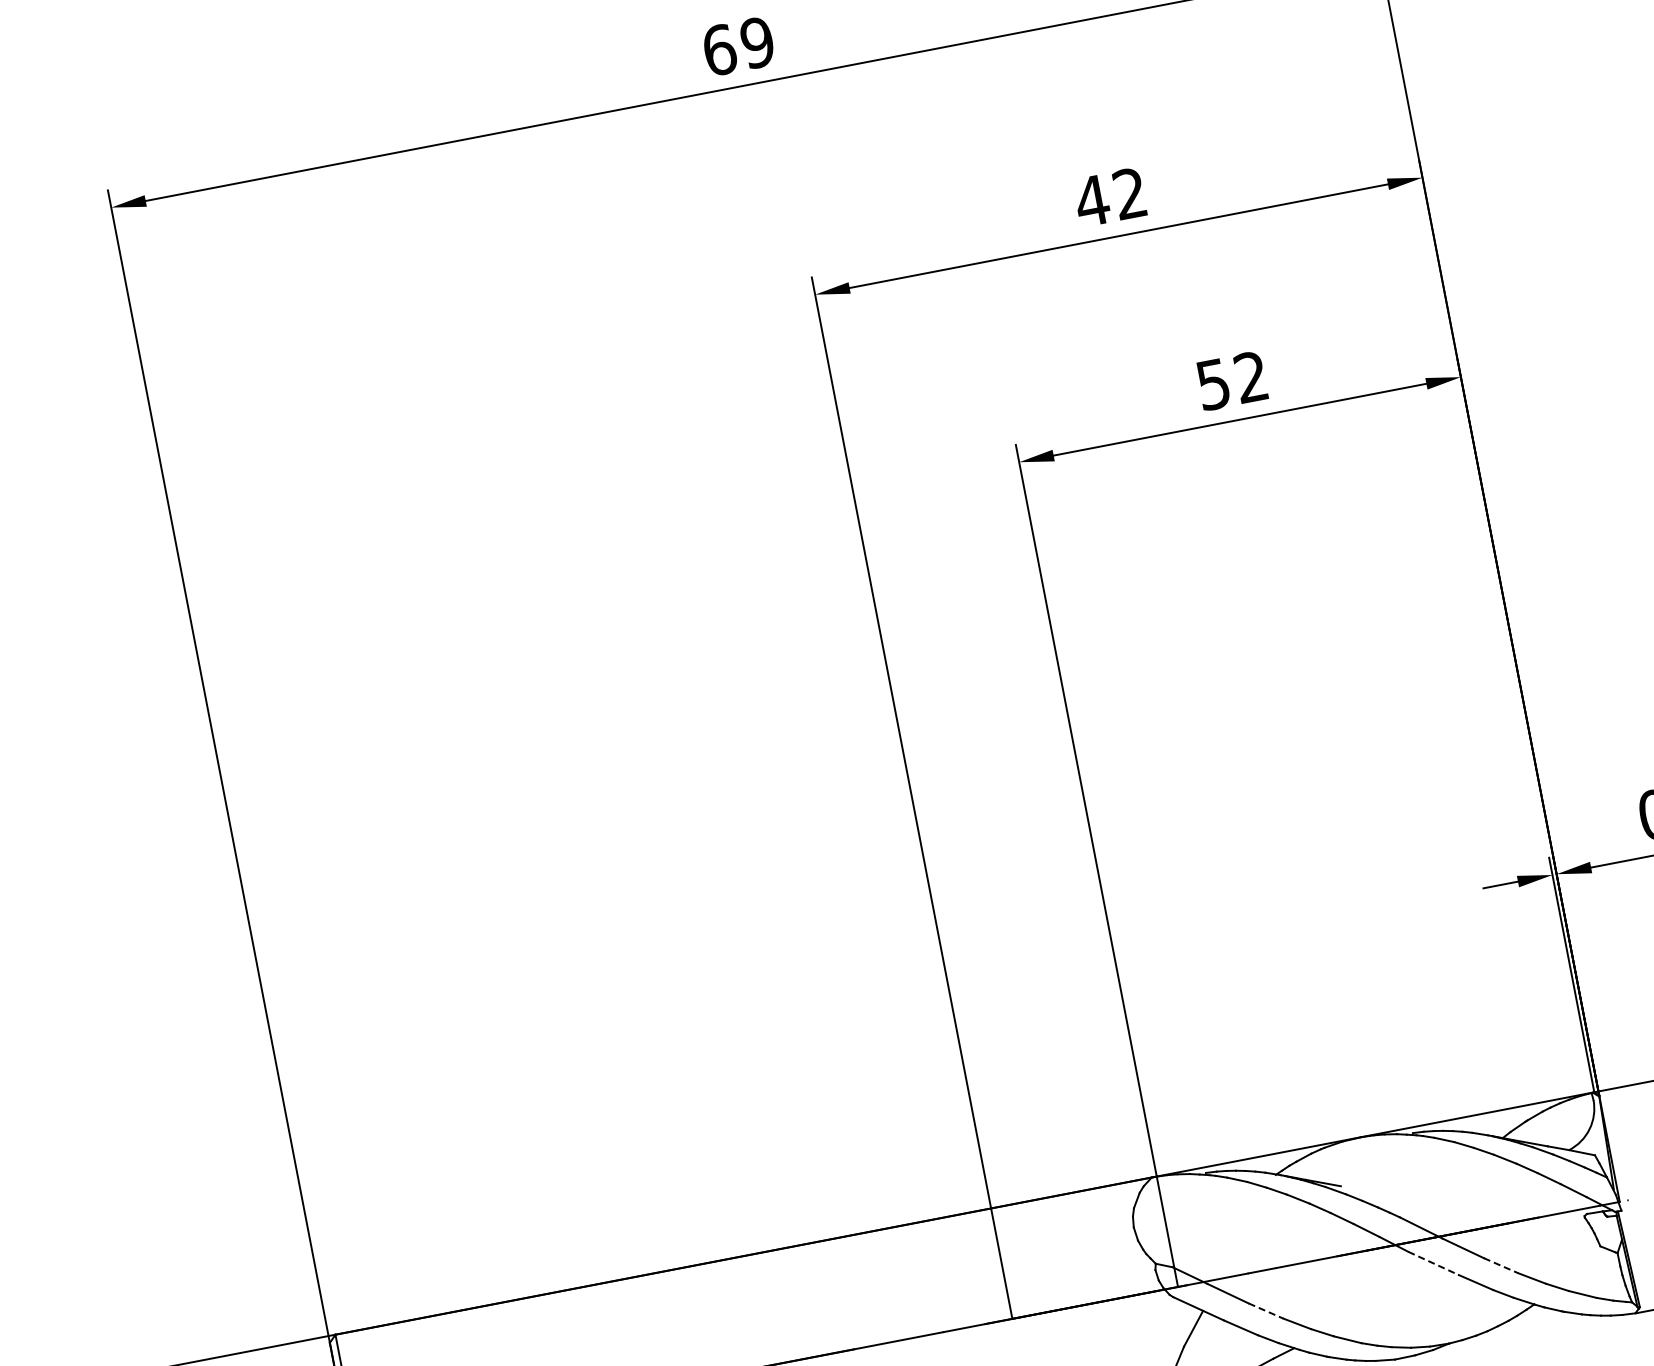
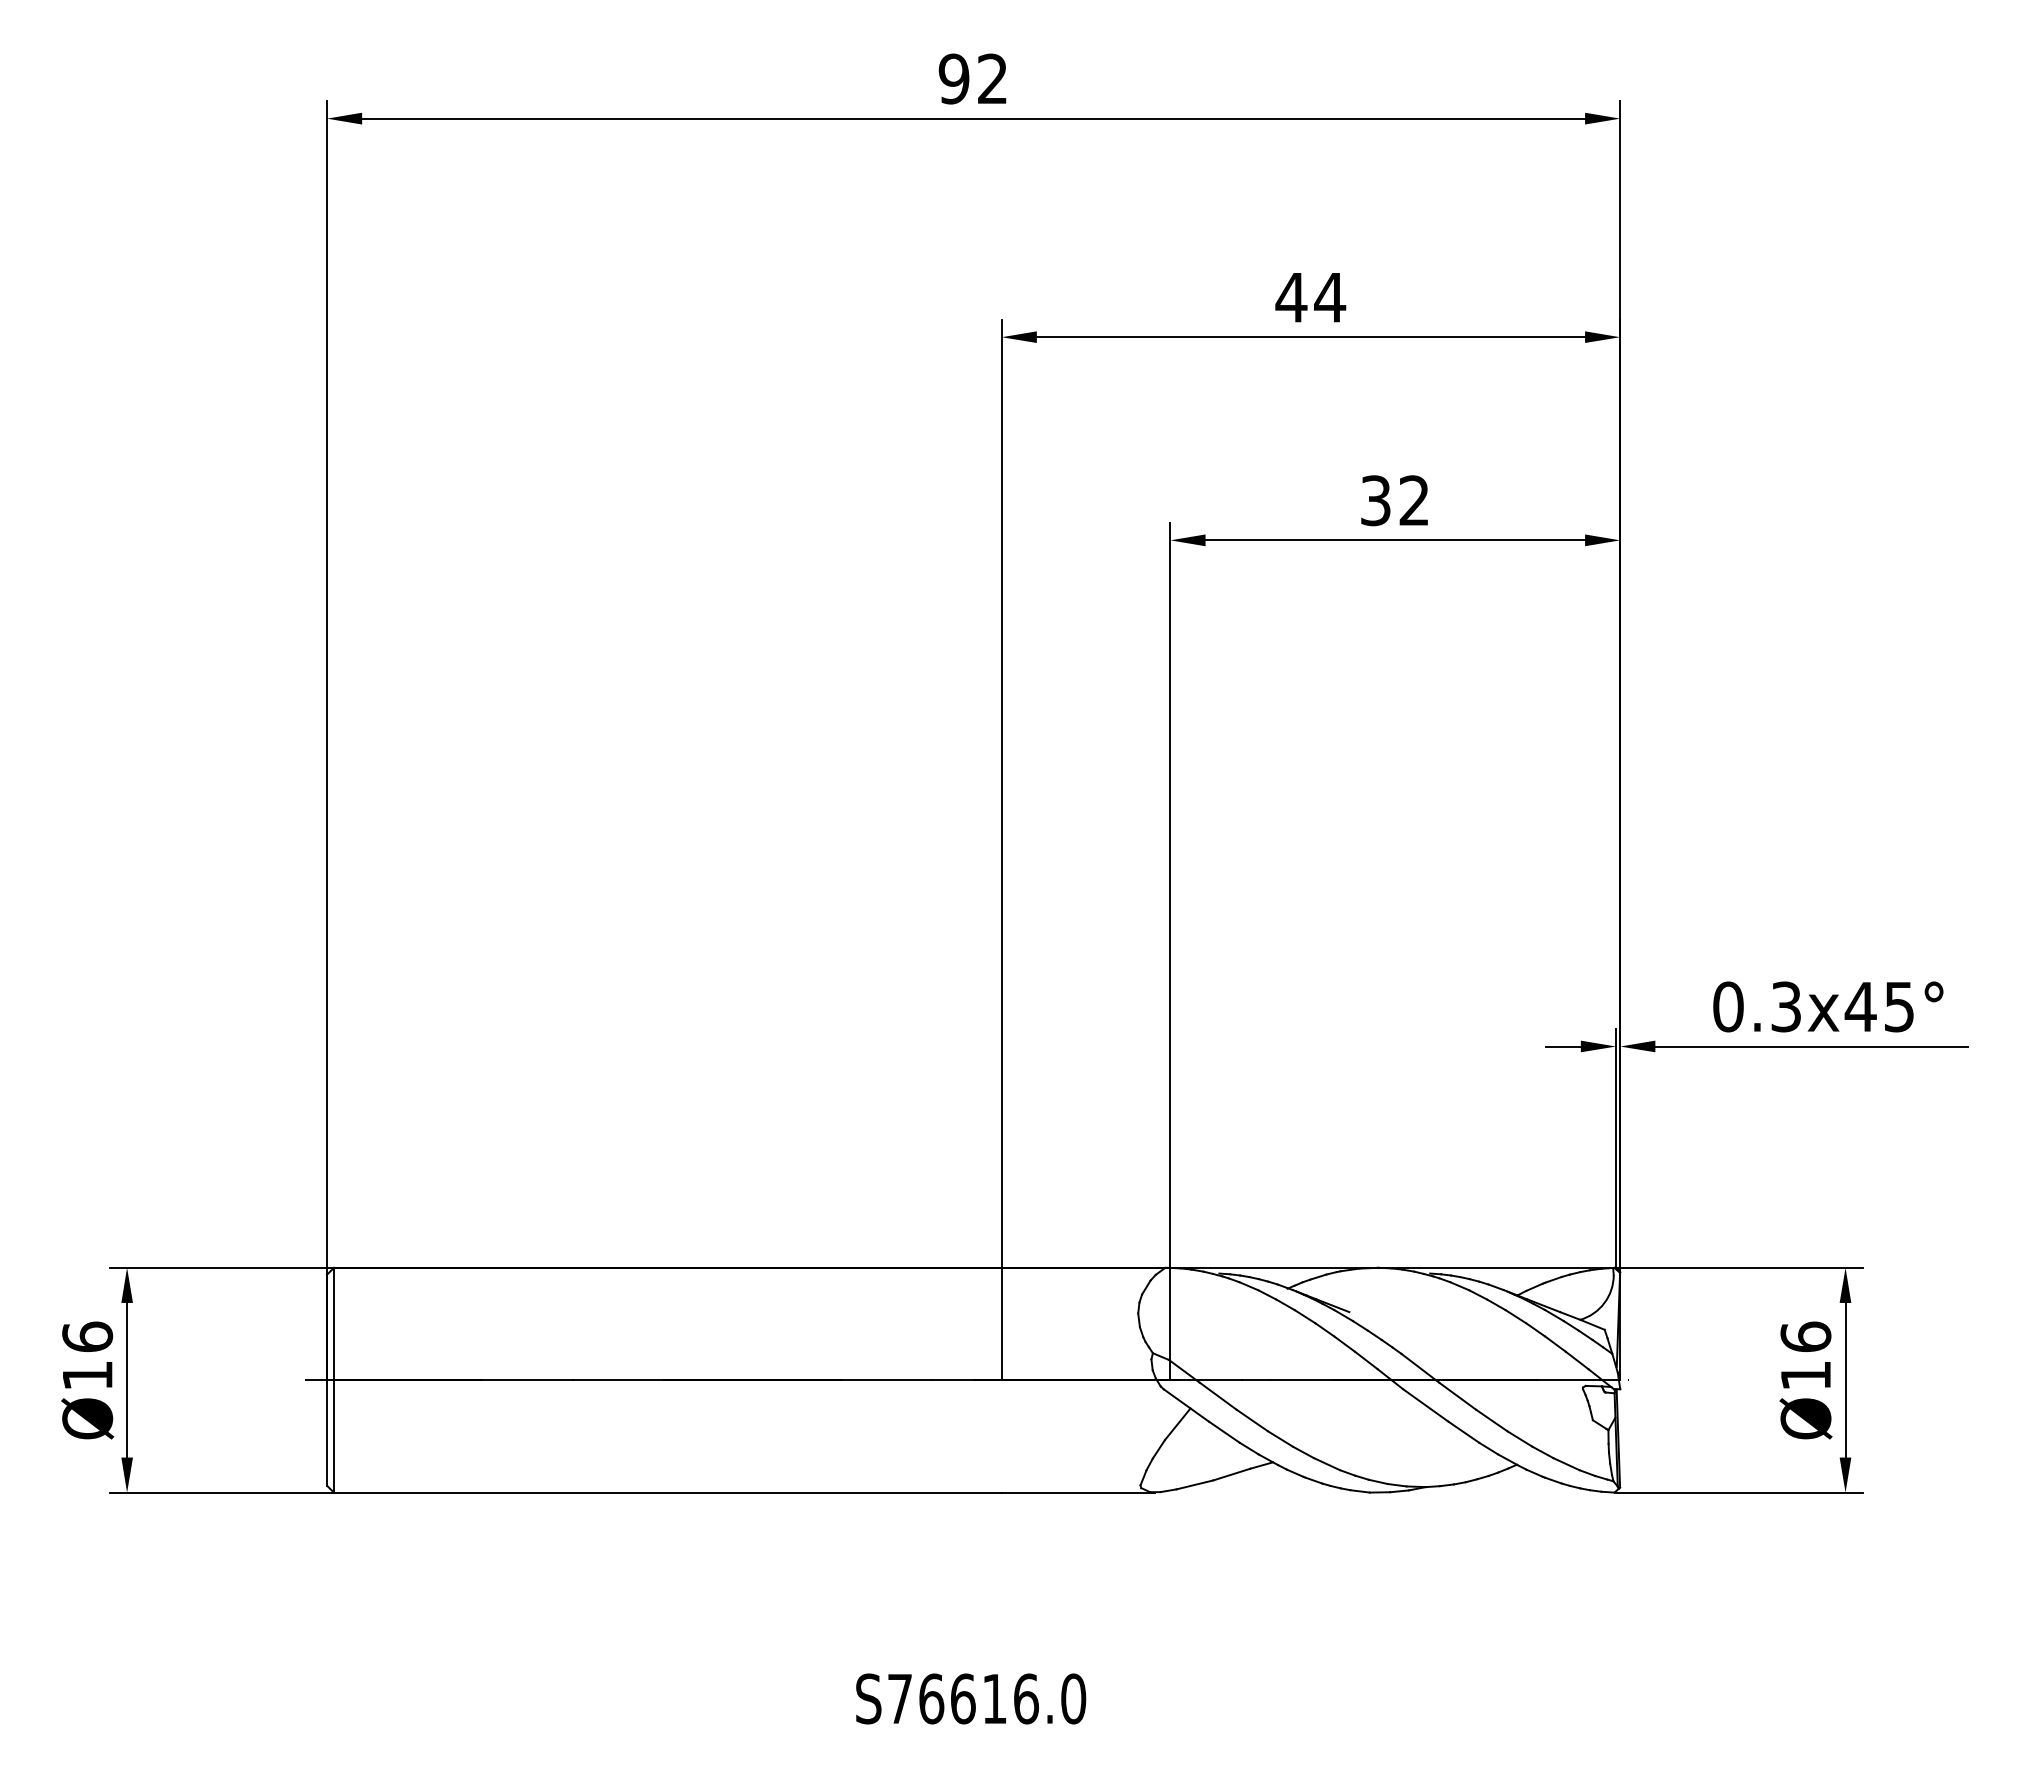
text: (737, 46) -> (972, 78), 69 -> 92
text: (1130, 193) -> (1330, 297), 42 -> 44
text: (1213, 384) -> (1375, 500), 52 -> 32
line: (1433, 1263) -> (1425, 1405), dashed -> solid
line: (1500, 1265) -> (1491, 1420), dashed -> solid
line: (1266, 1310) -> (1252, 1420), dashed -> solid

